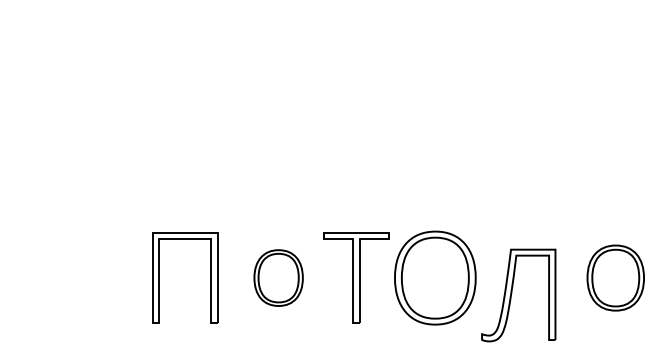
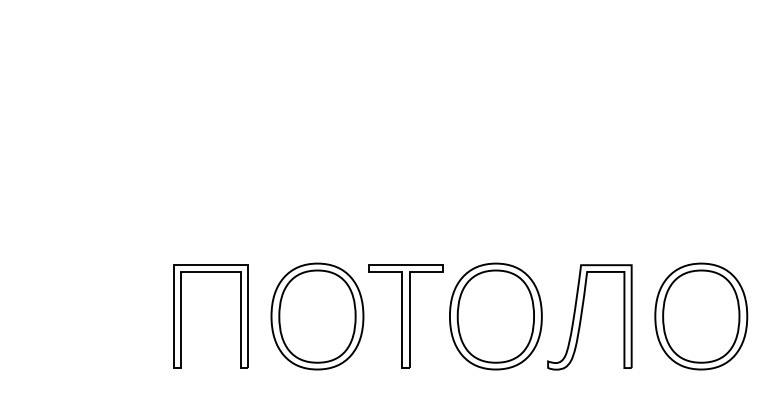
part: (278, 278) -> (317, 316), size x1.67
part: (615, 278) -> (701, 316), size x1.43
part: (512, 293) -> (582, 315), moved

